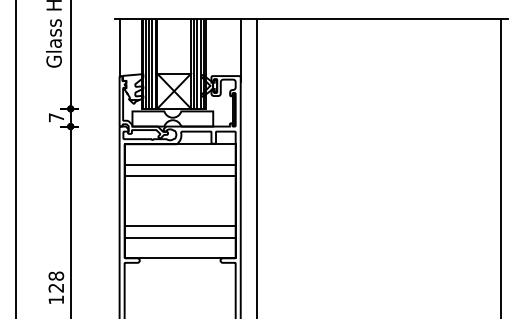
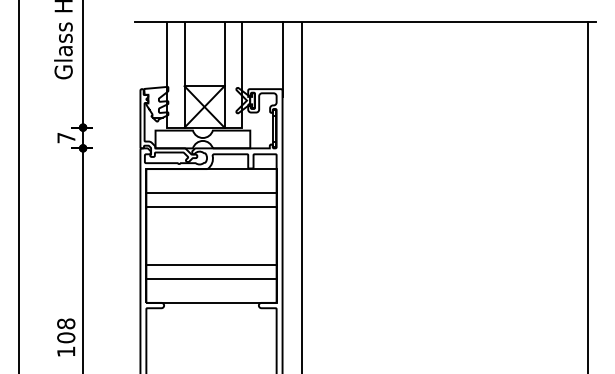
line: (119, 47) -> (140, 55), removed
hatch: (148, 63) -> (174, 74), removed
hatch: (198, 63) -> (233, 74), removed
text: (56, 287) -> (66, 337), 128 -> 108

